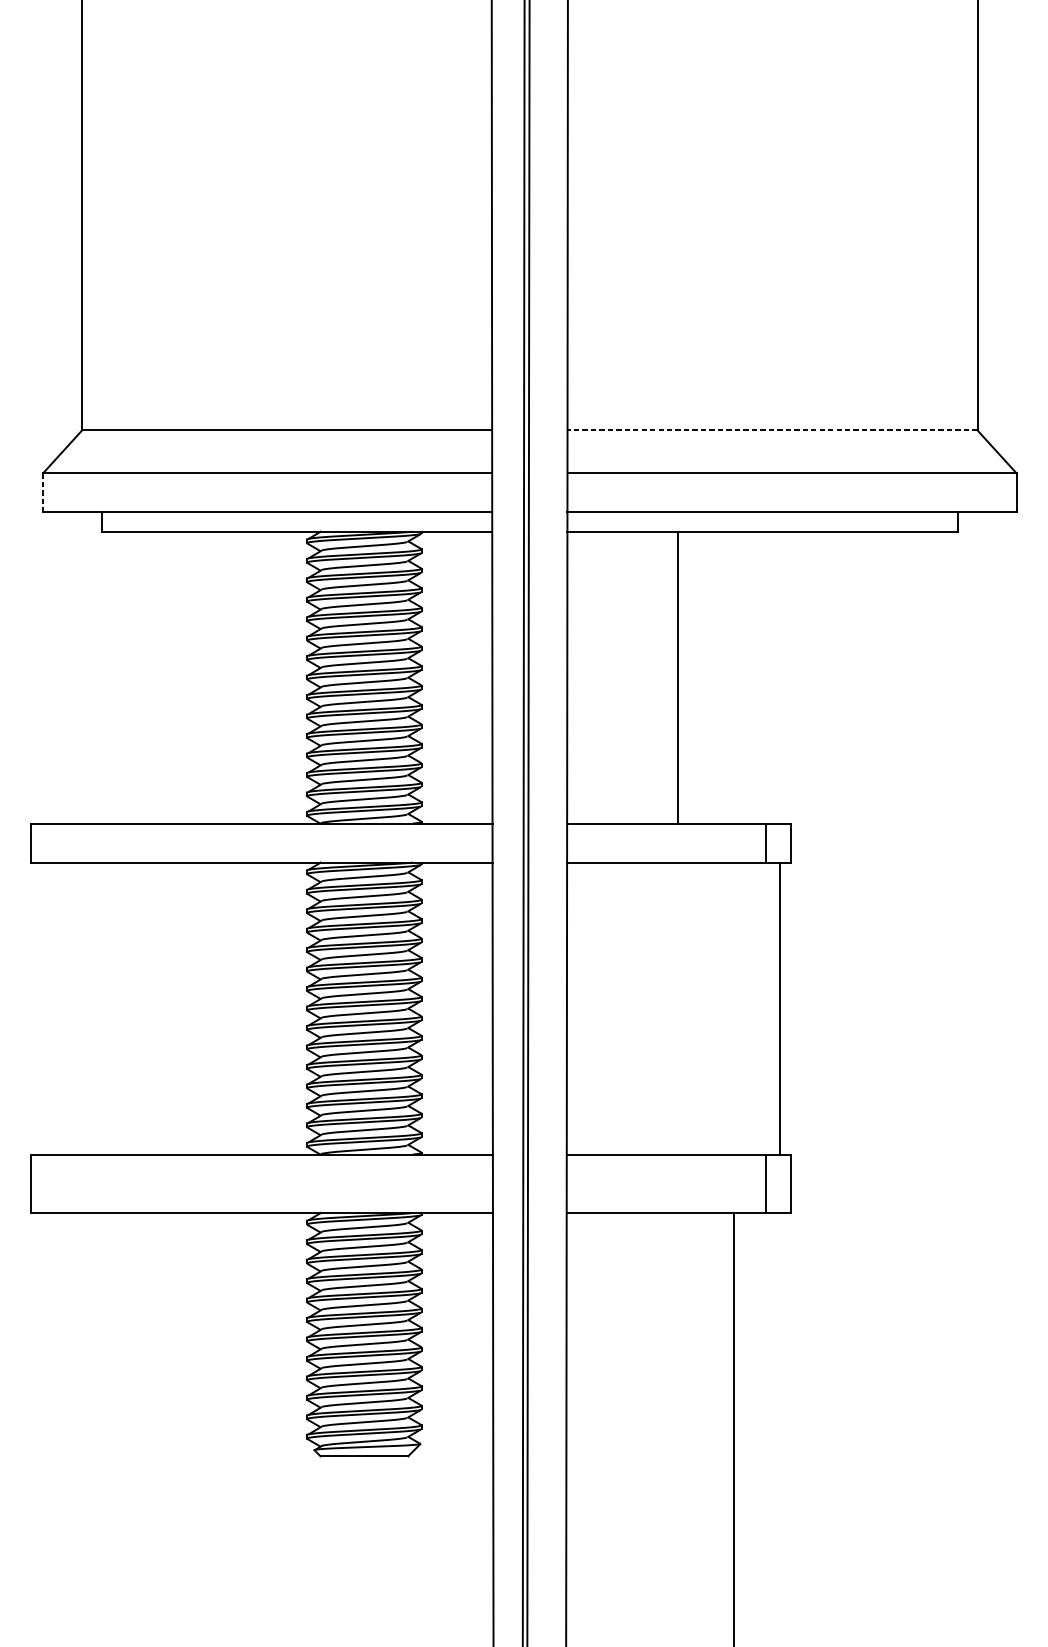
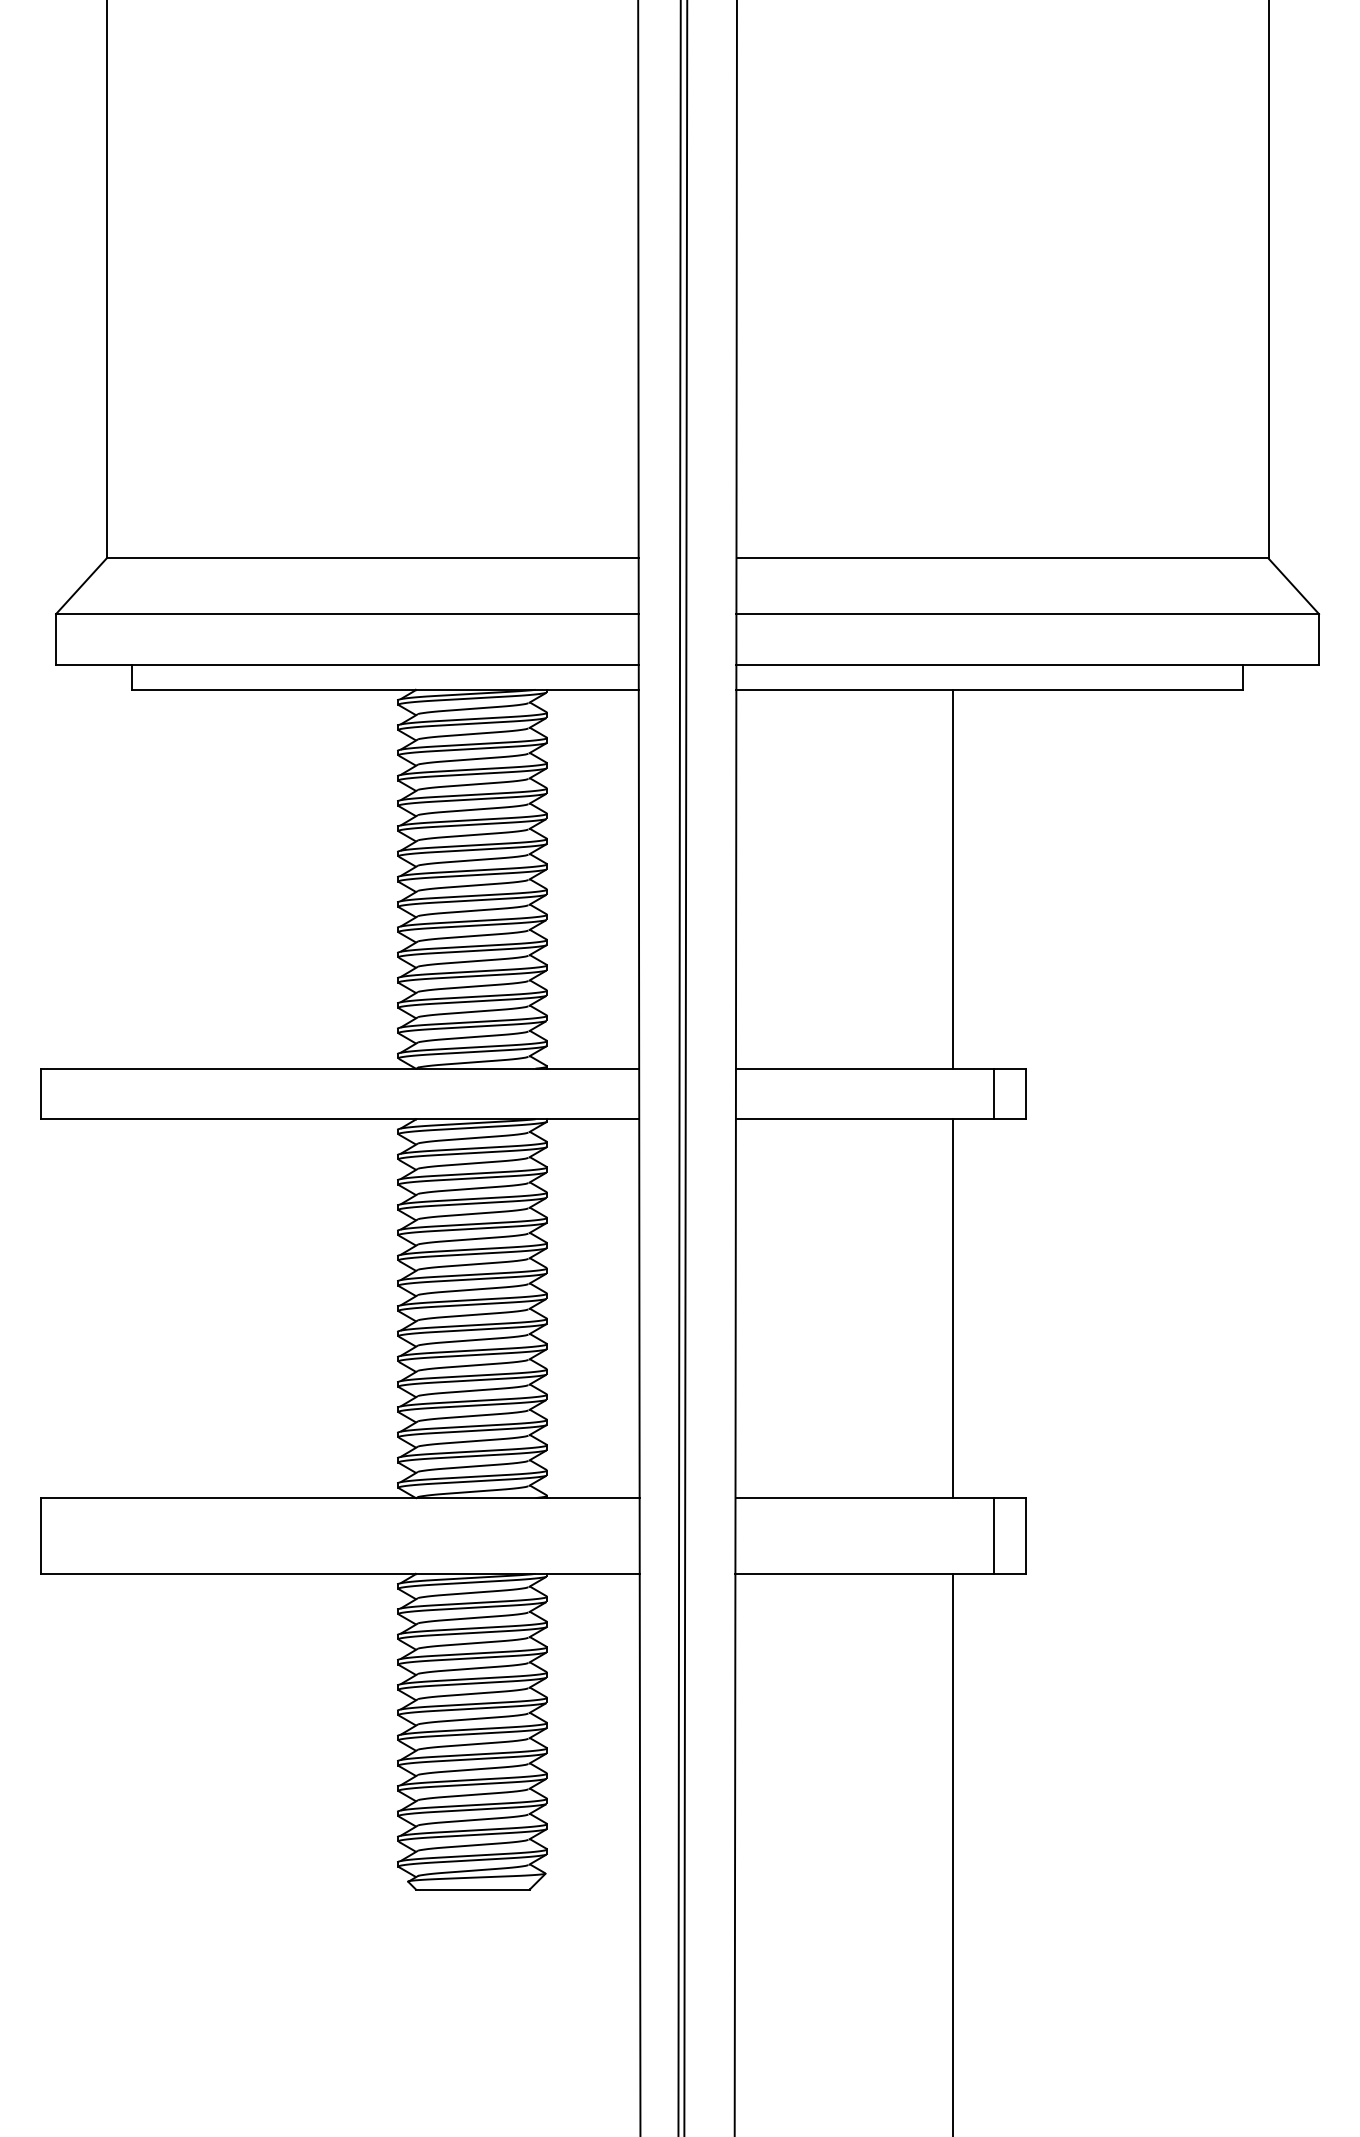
line: (772, 430) -> (1002, 558), dashed -> solid
line: (43, 492) -> (56, 639), dashed -> solid
line: (677, 677) -> (952, 878), moved
line: (780, 1008) -> (952, 1308), moved

